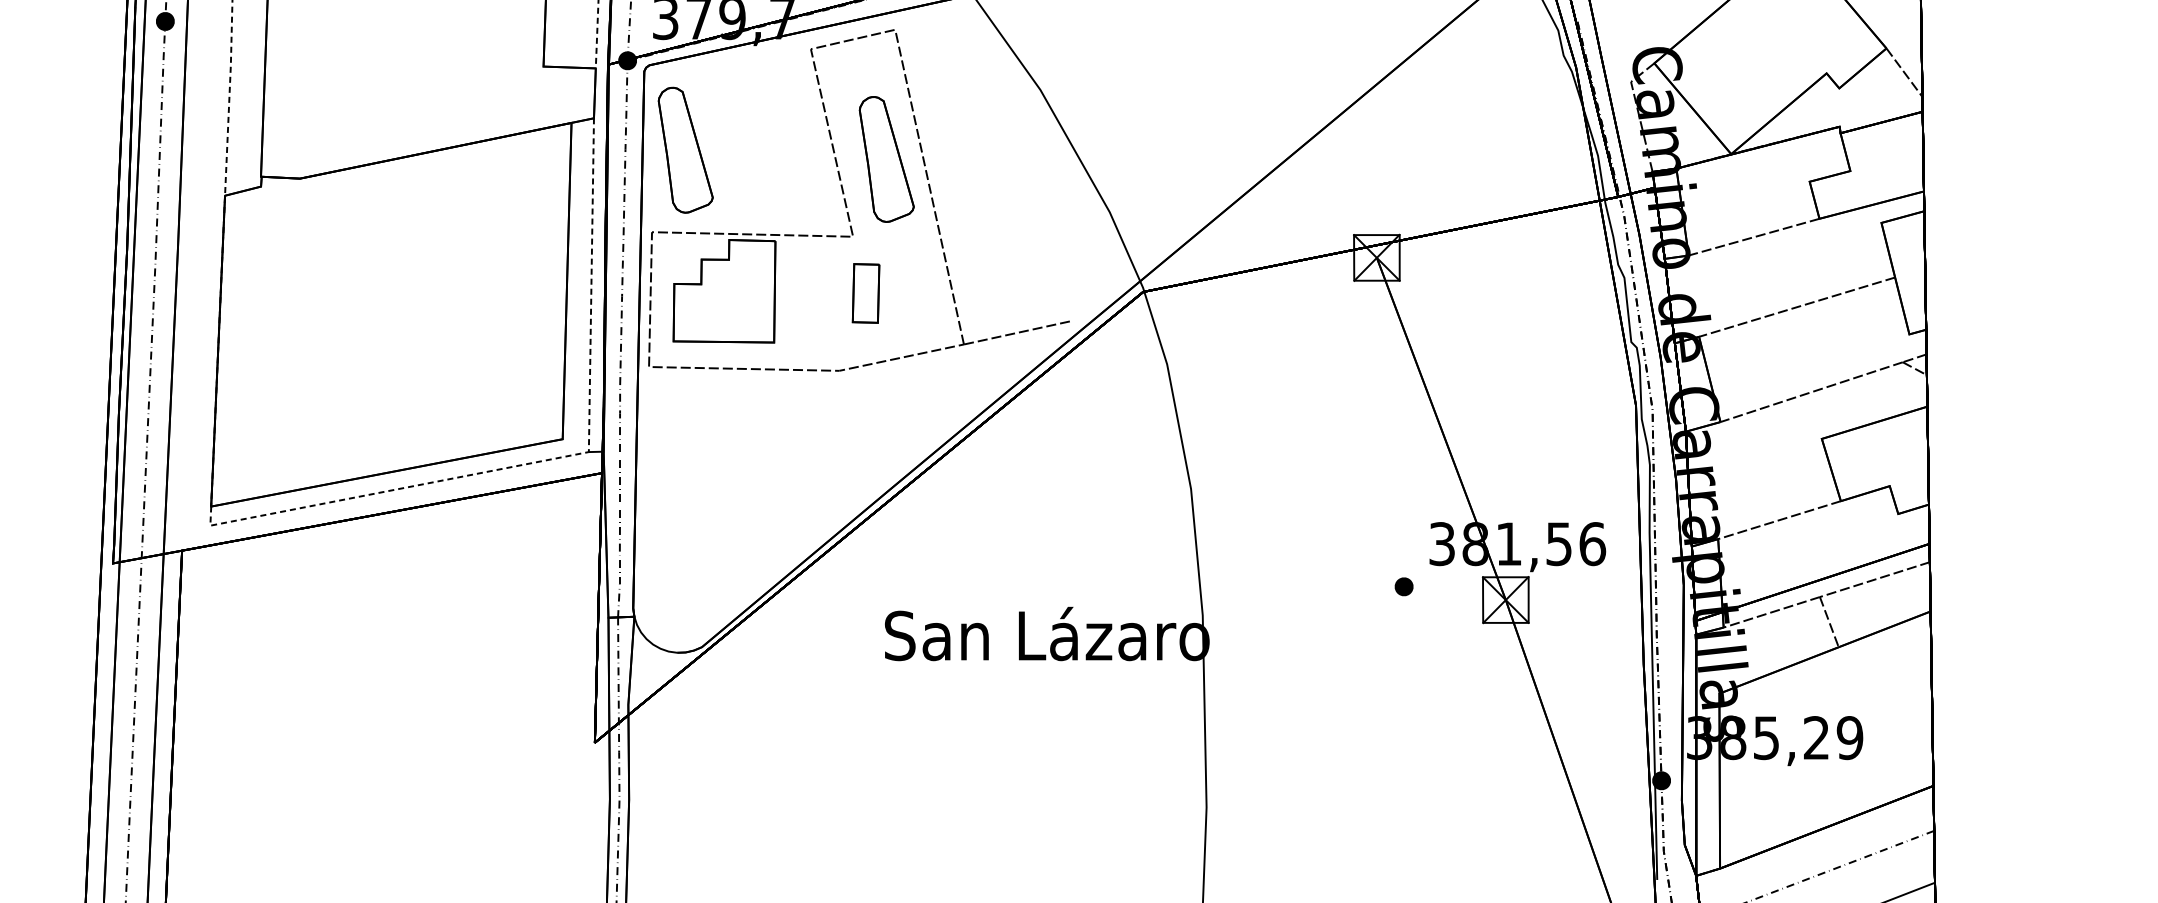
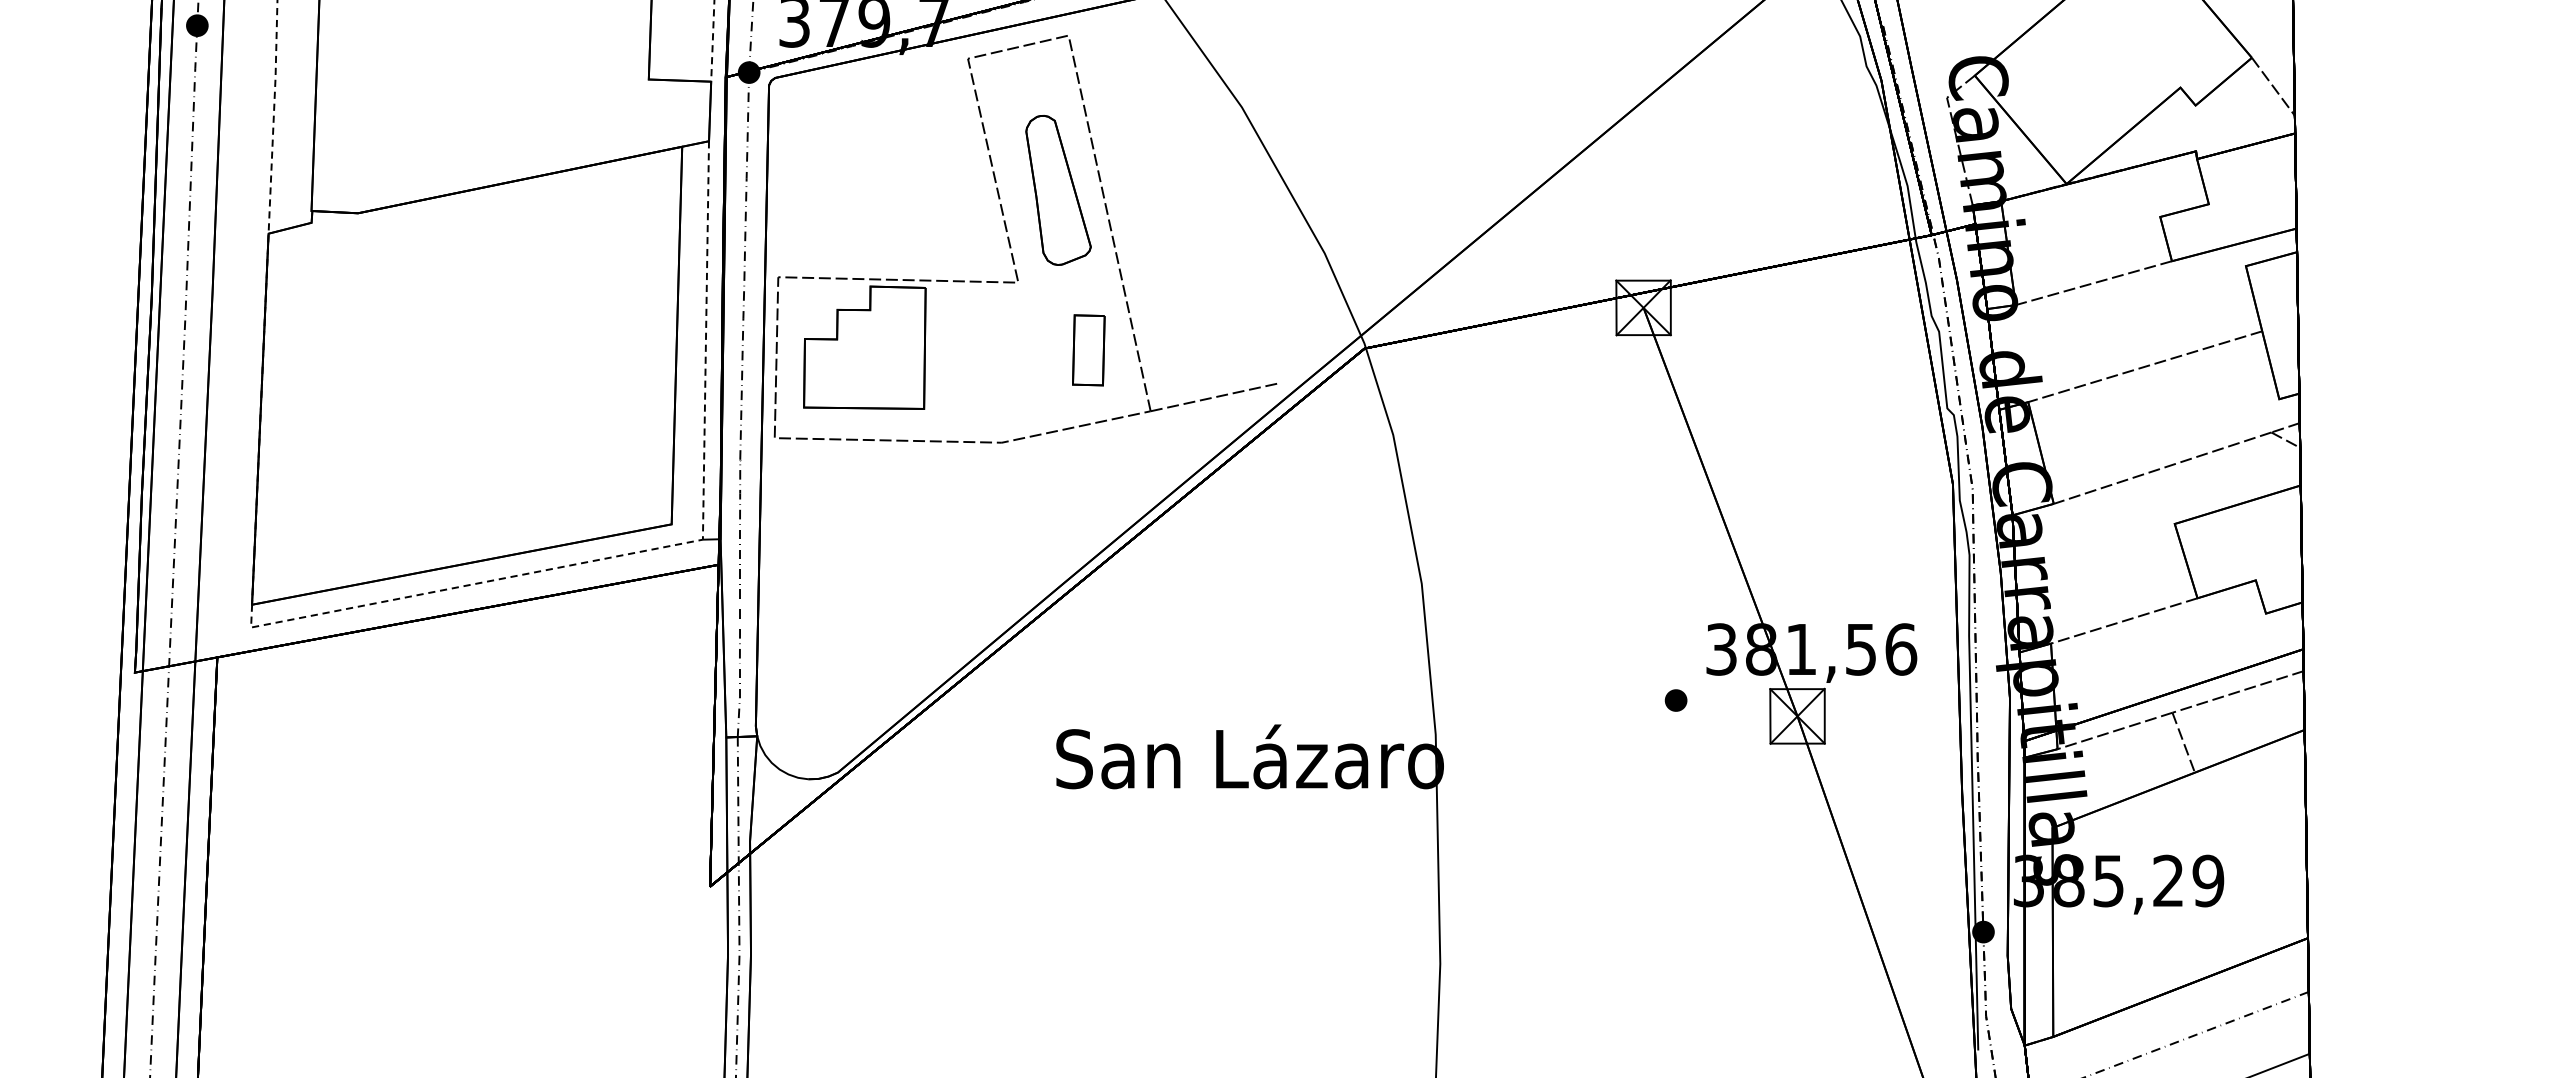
part: (685, 150) -> (818, 179), removed
part: (865, 293) -> (1088, 350), moved

